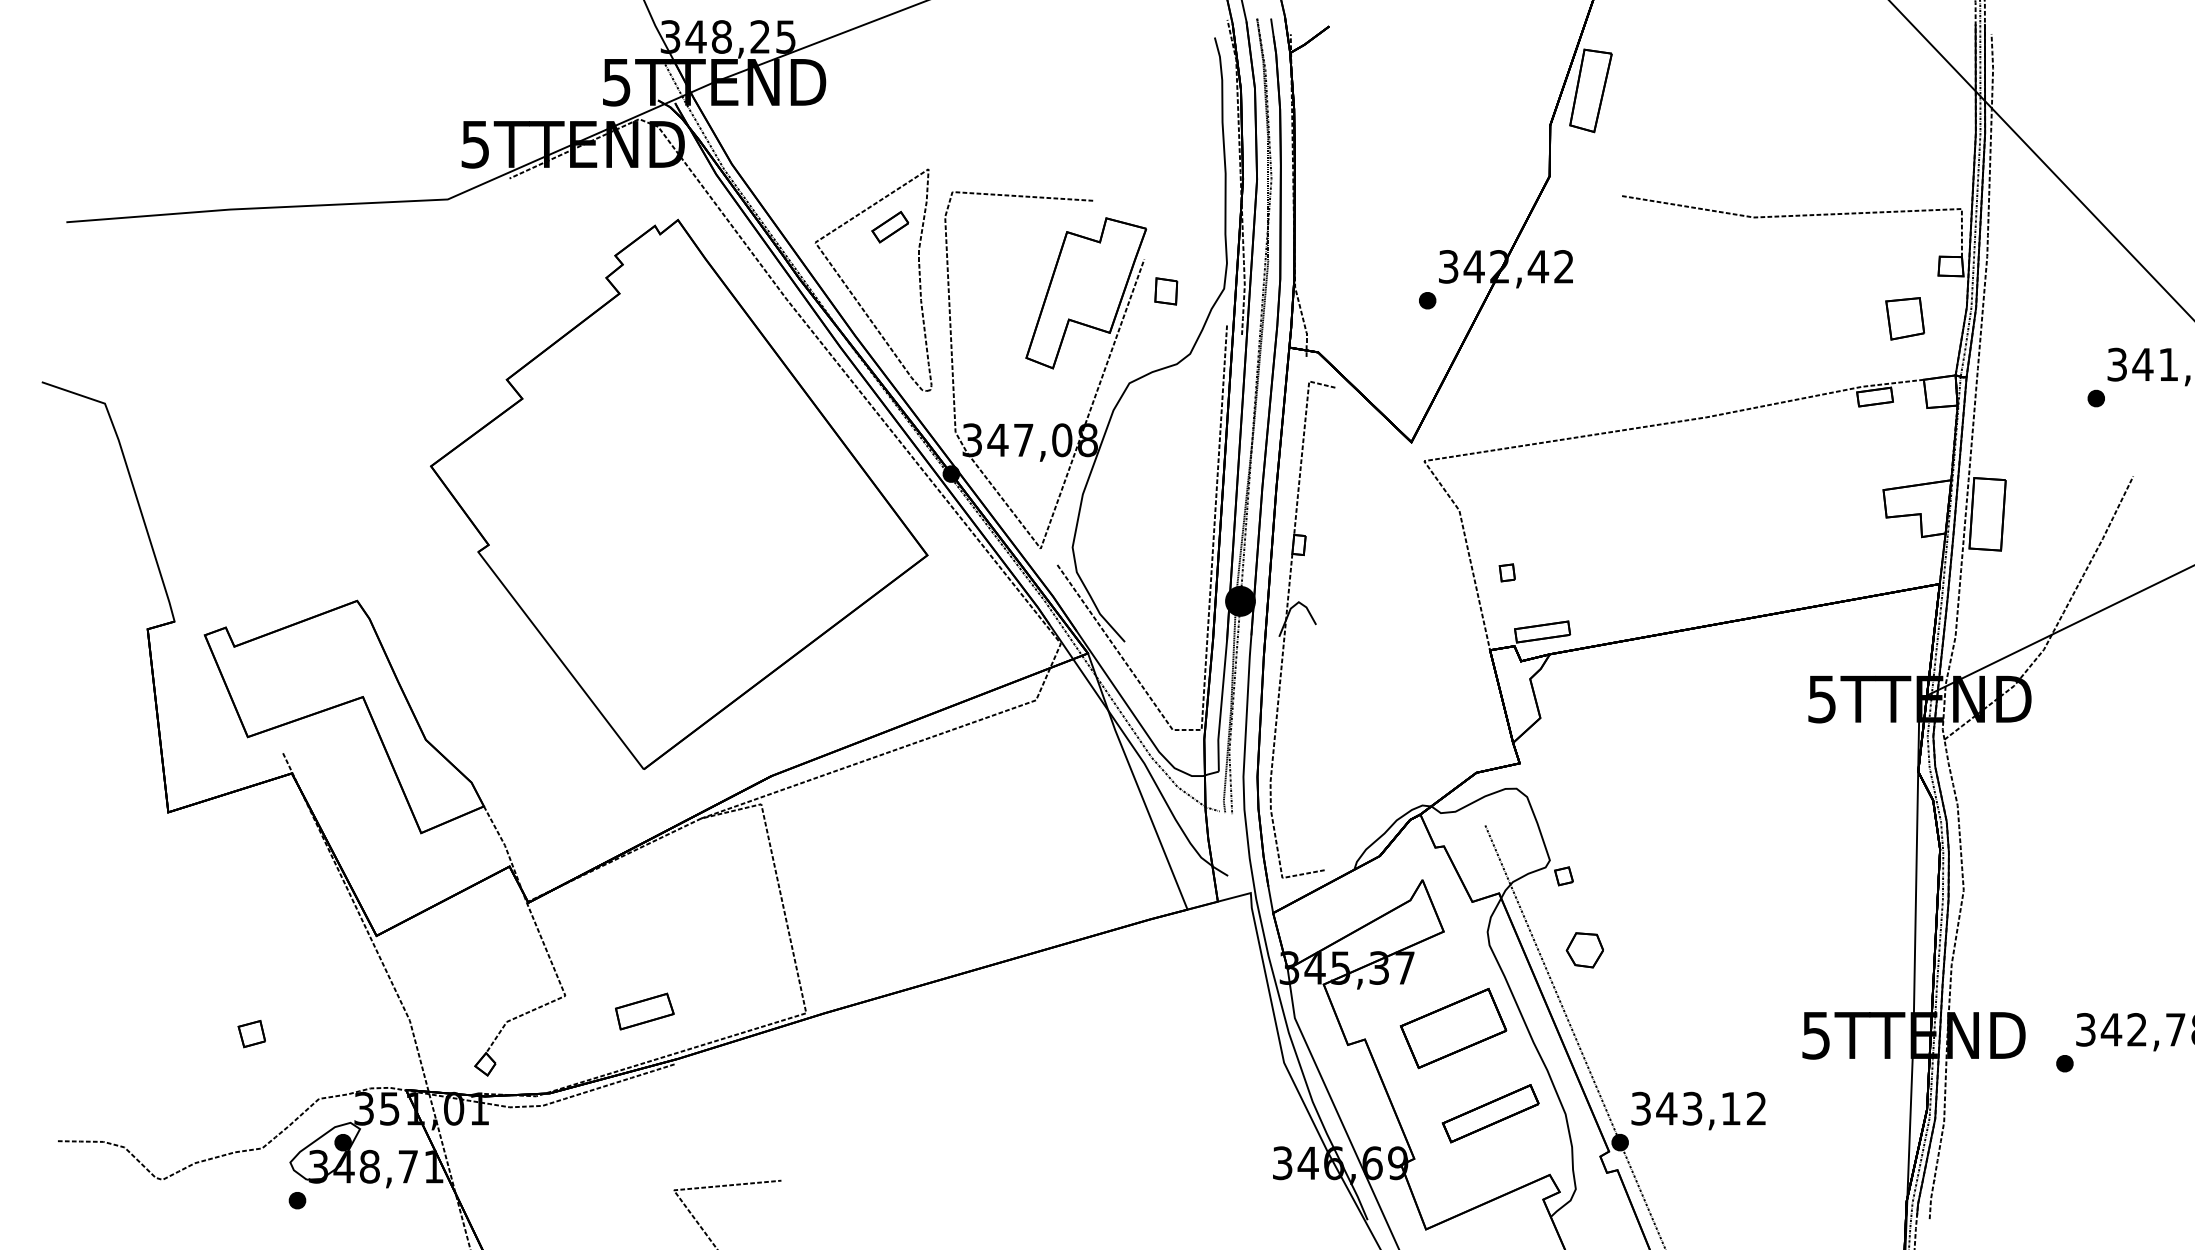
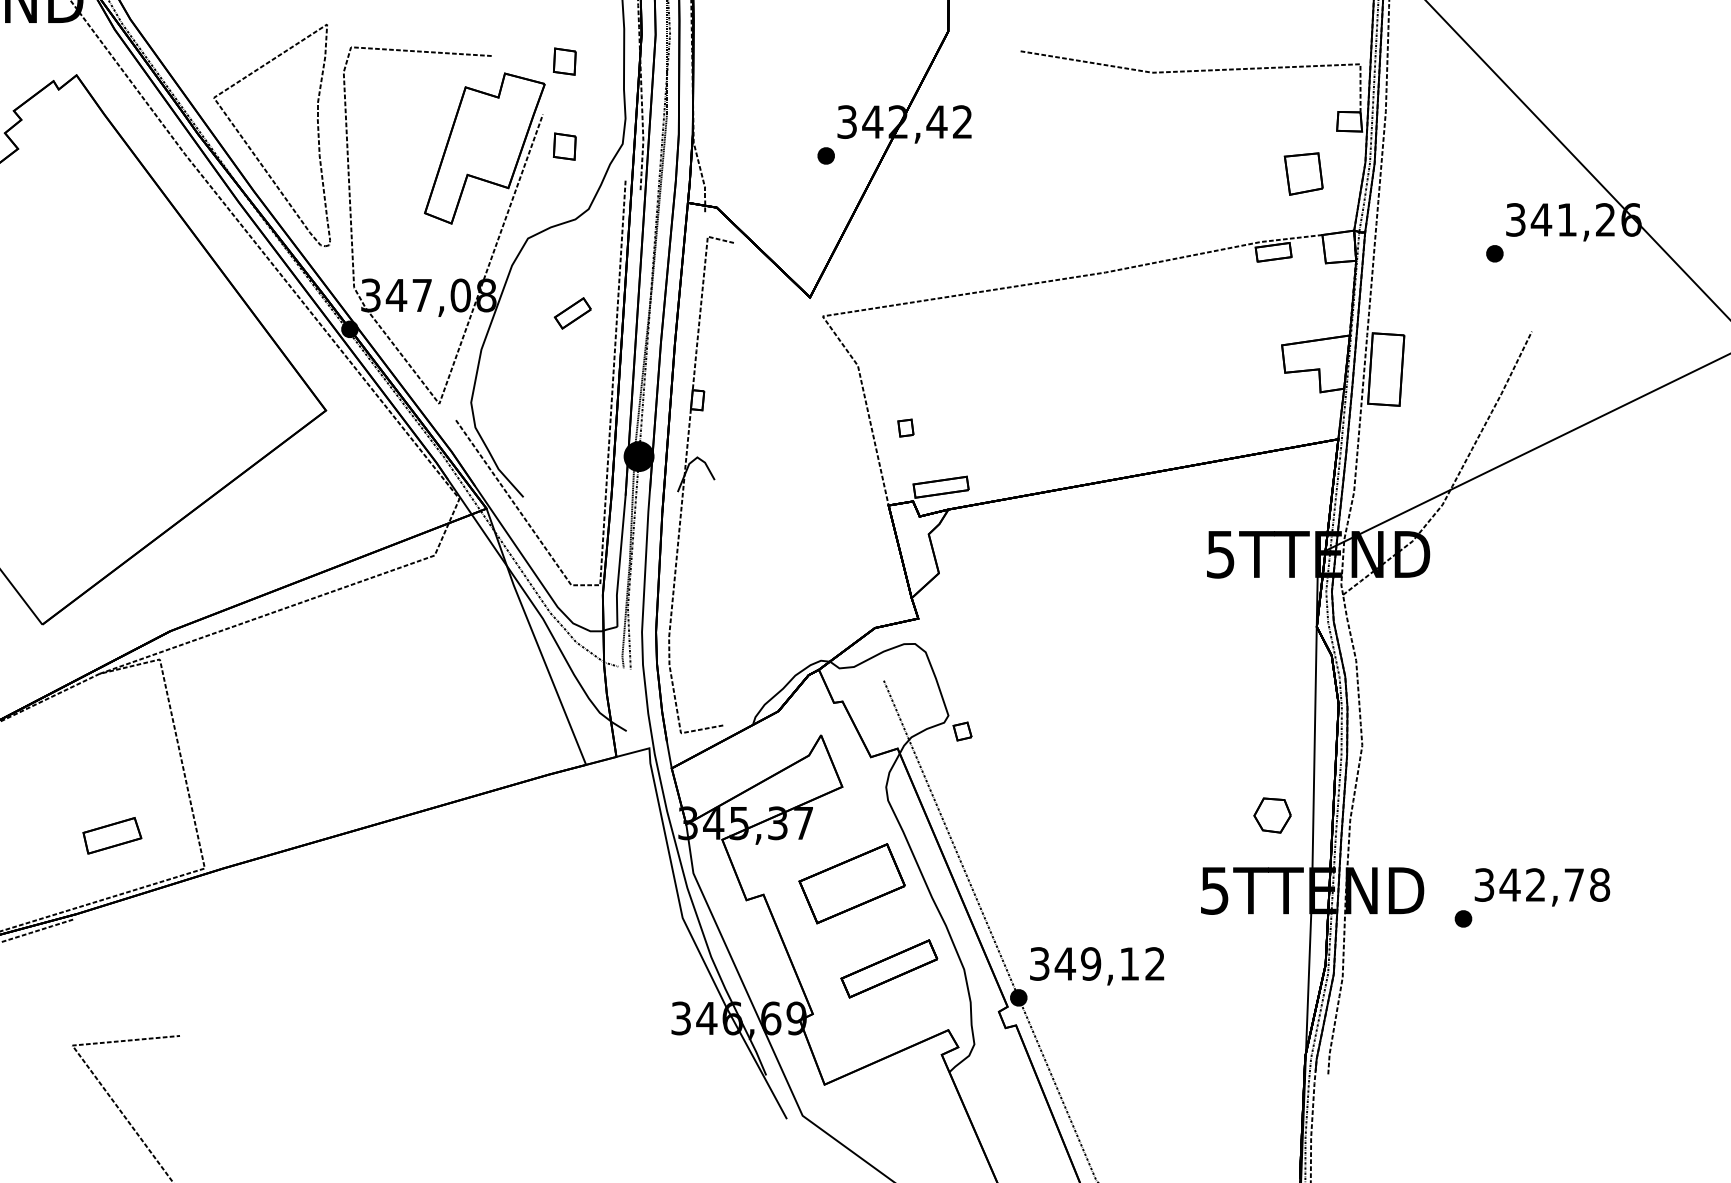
part: (1166, 206) -> (565, 61), added
part: (890, 227) -> (573, 313), moved
part: (1584, 950) -> (1272, 815), moved
part: (644, 1011) -> (112, 835), moved
text: (1692, 1108) -> (1091, 963), 343,12 -> 349,12

